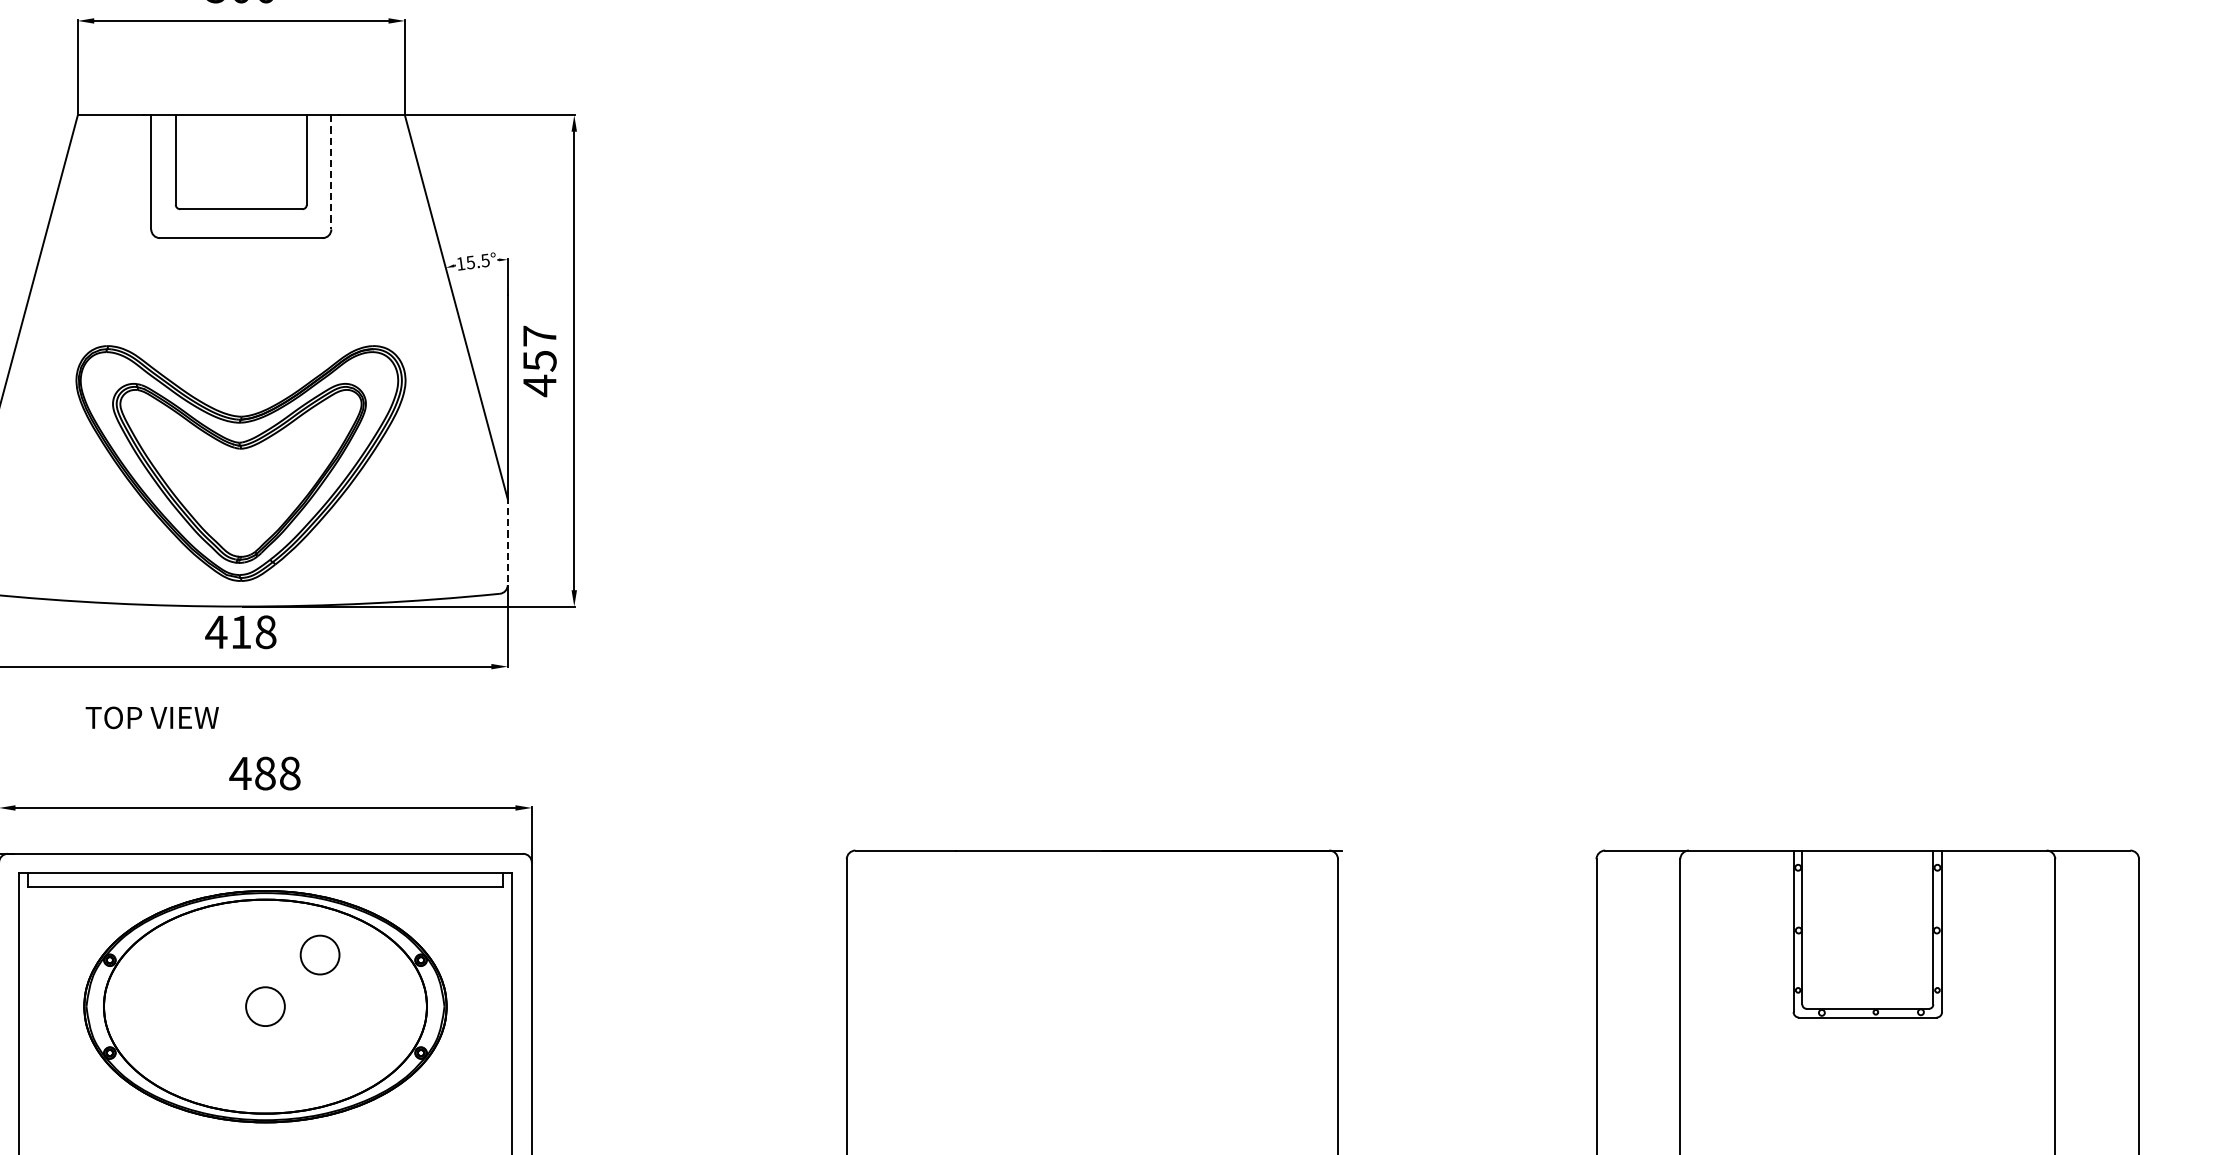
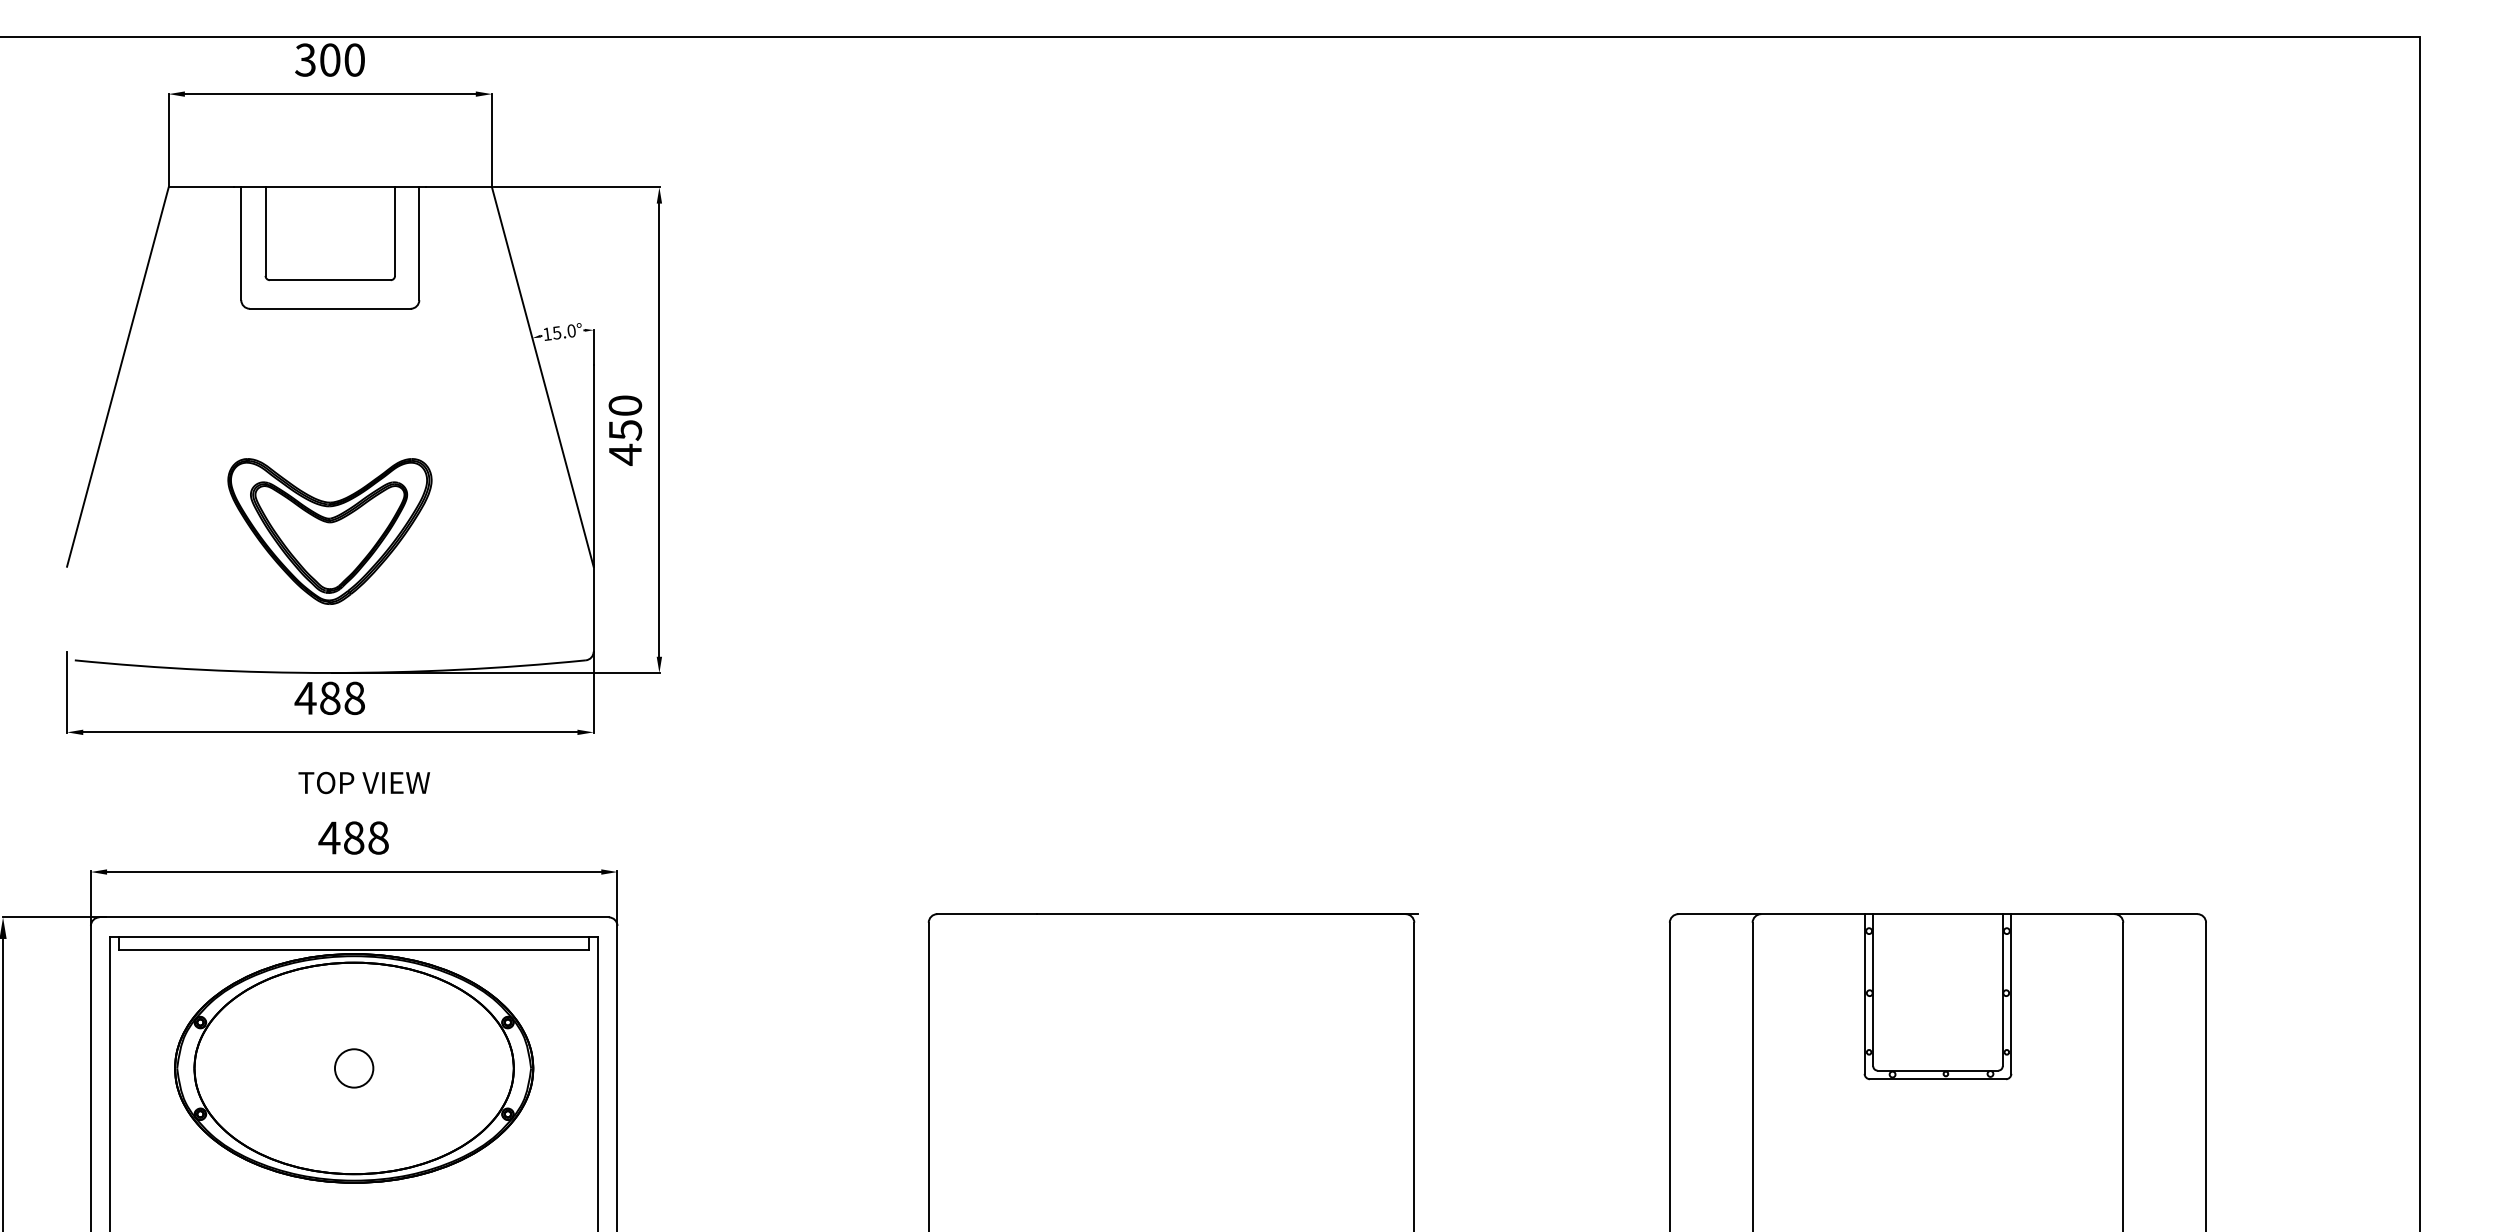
line: (331, 173) -> (419, 244), dashed -> solid
text: (485, 260) -> (571, 330), 15.5° -> 15.0°
text: (539, 335) -> (625, 405), 457 -> 450
part: (240, 463) -> (329, 531), size x0.62
line: (507, 541) -> (593, 608), dashed -> solid
text: (241, 632) -> (330, 698), 418 -> 488
text: (152, 717) -> (364, 782), moved
circle: (320, 955) -> (408, 1017), removed

